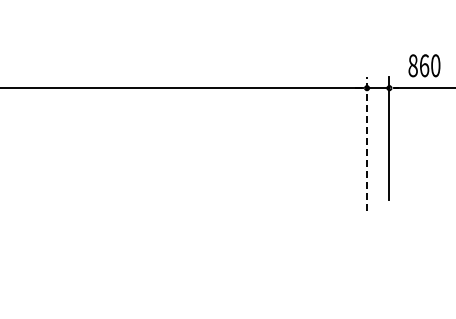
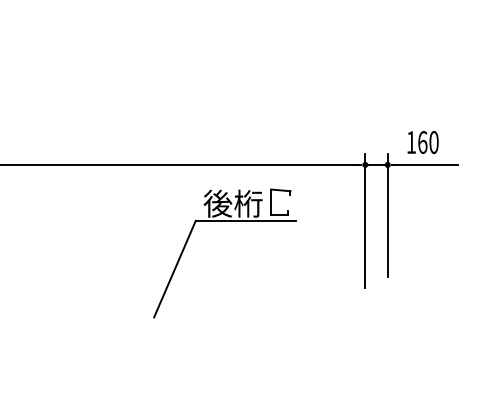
text: (413, 65) -> (411, 142), 860 -> 160
line: (367, 143) -> (365, 220), dashed -> solid
part: (226, 144) -> (224, 221), added

